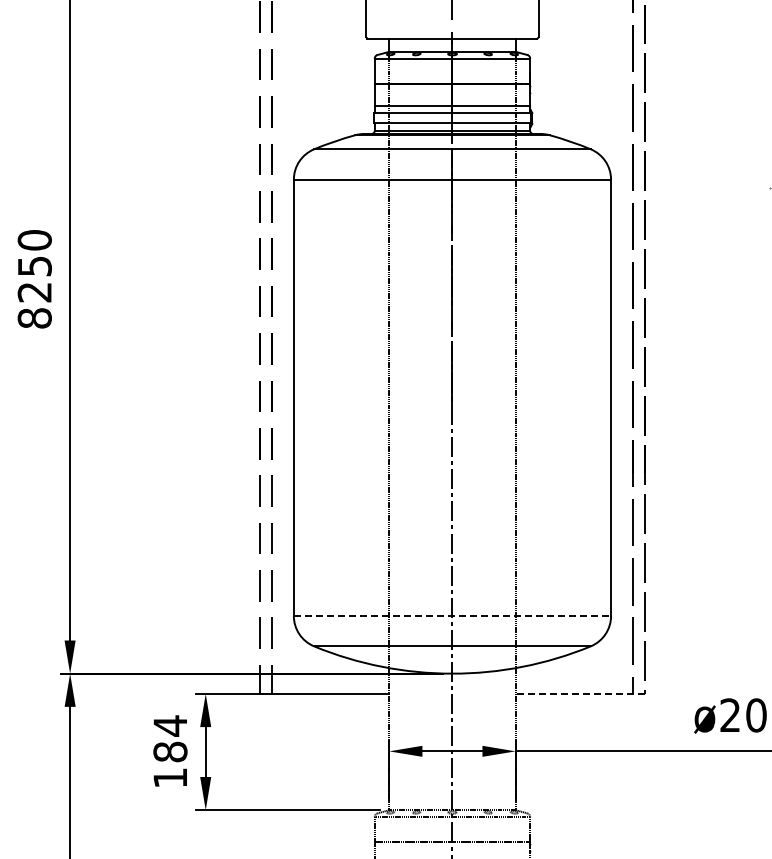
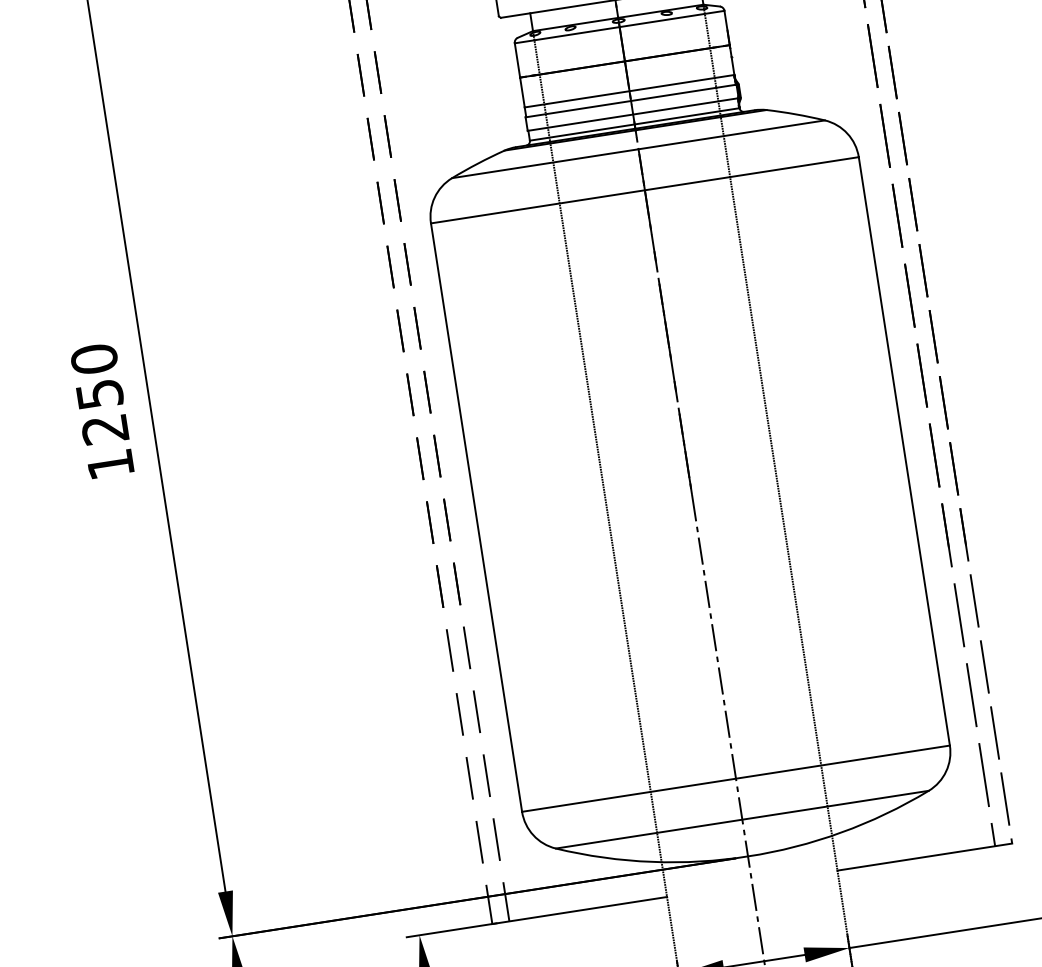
text: (34, 318) -> (110, 464), 8250 -> 1250
line: (452, 616) -> (736, 779), dashed -> solid
line: (580, 693) -> (924, 856), dashed -> solid

